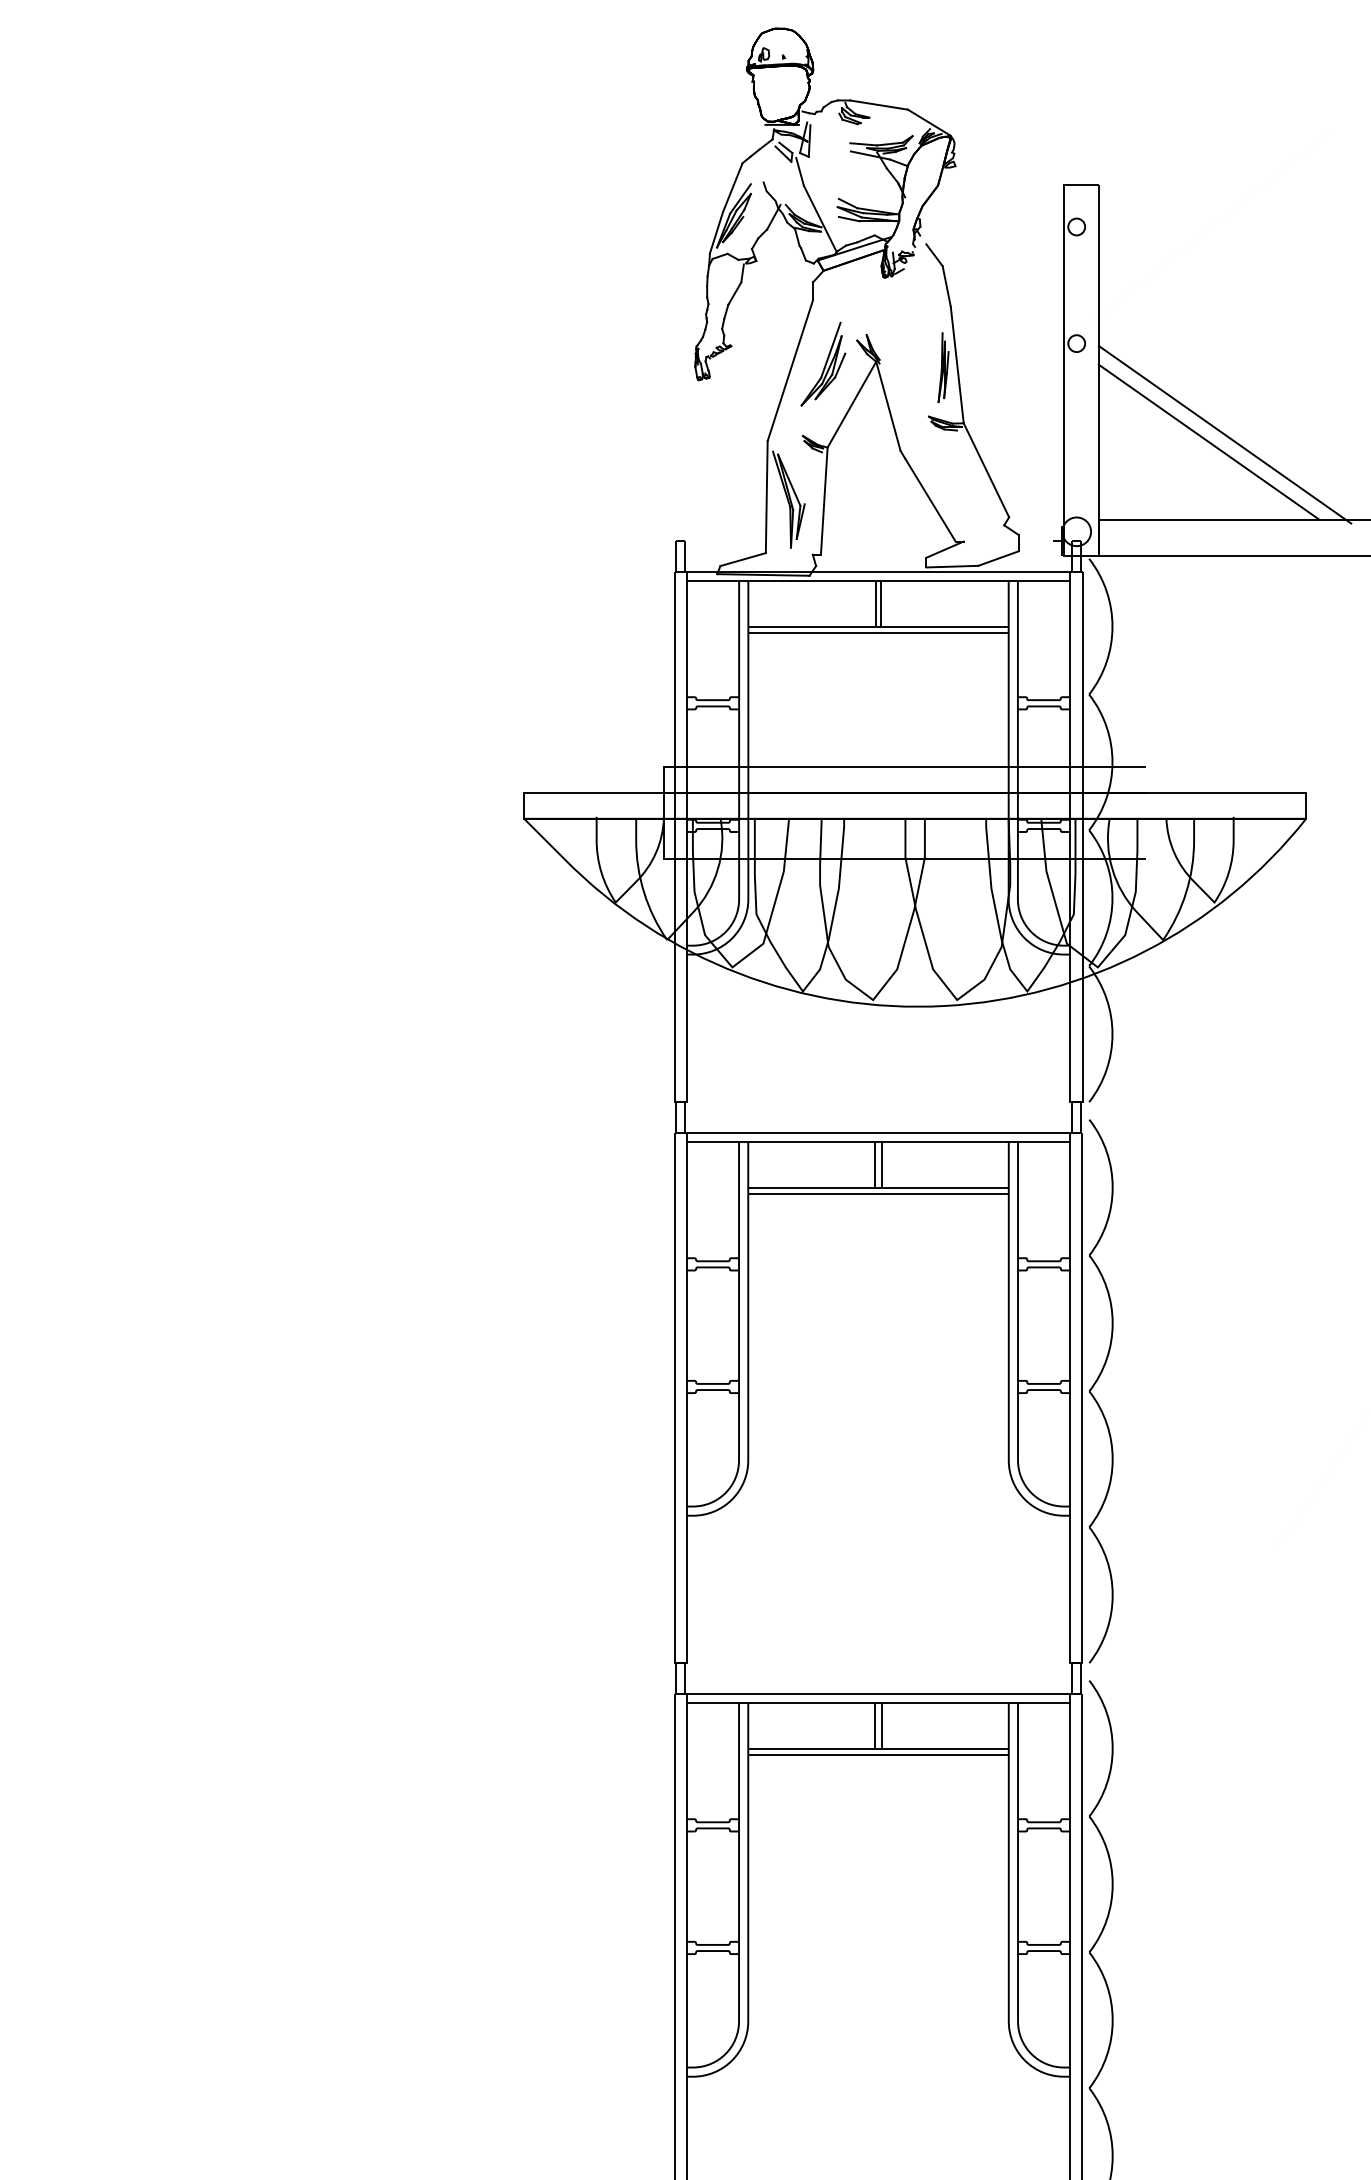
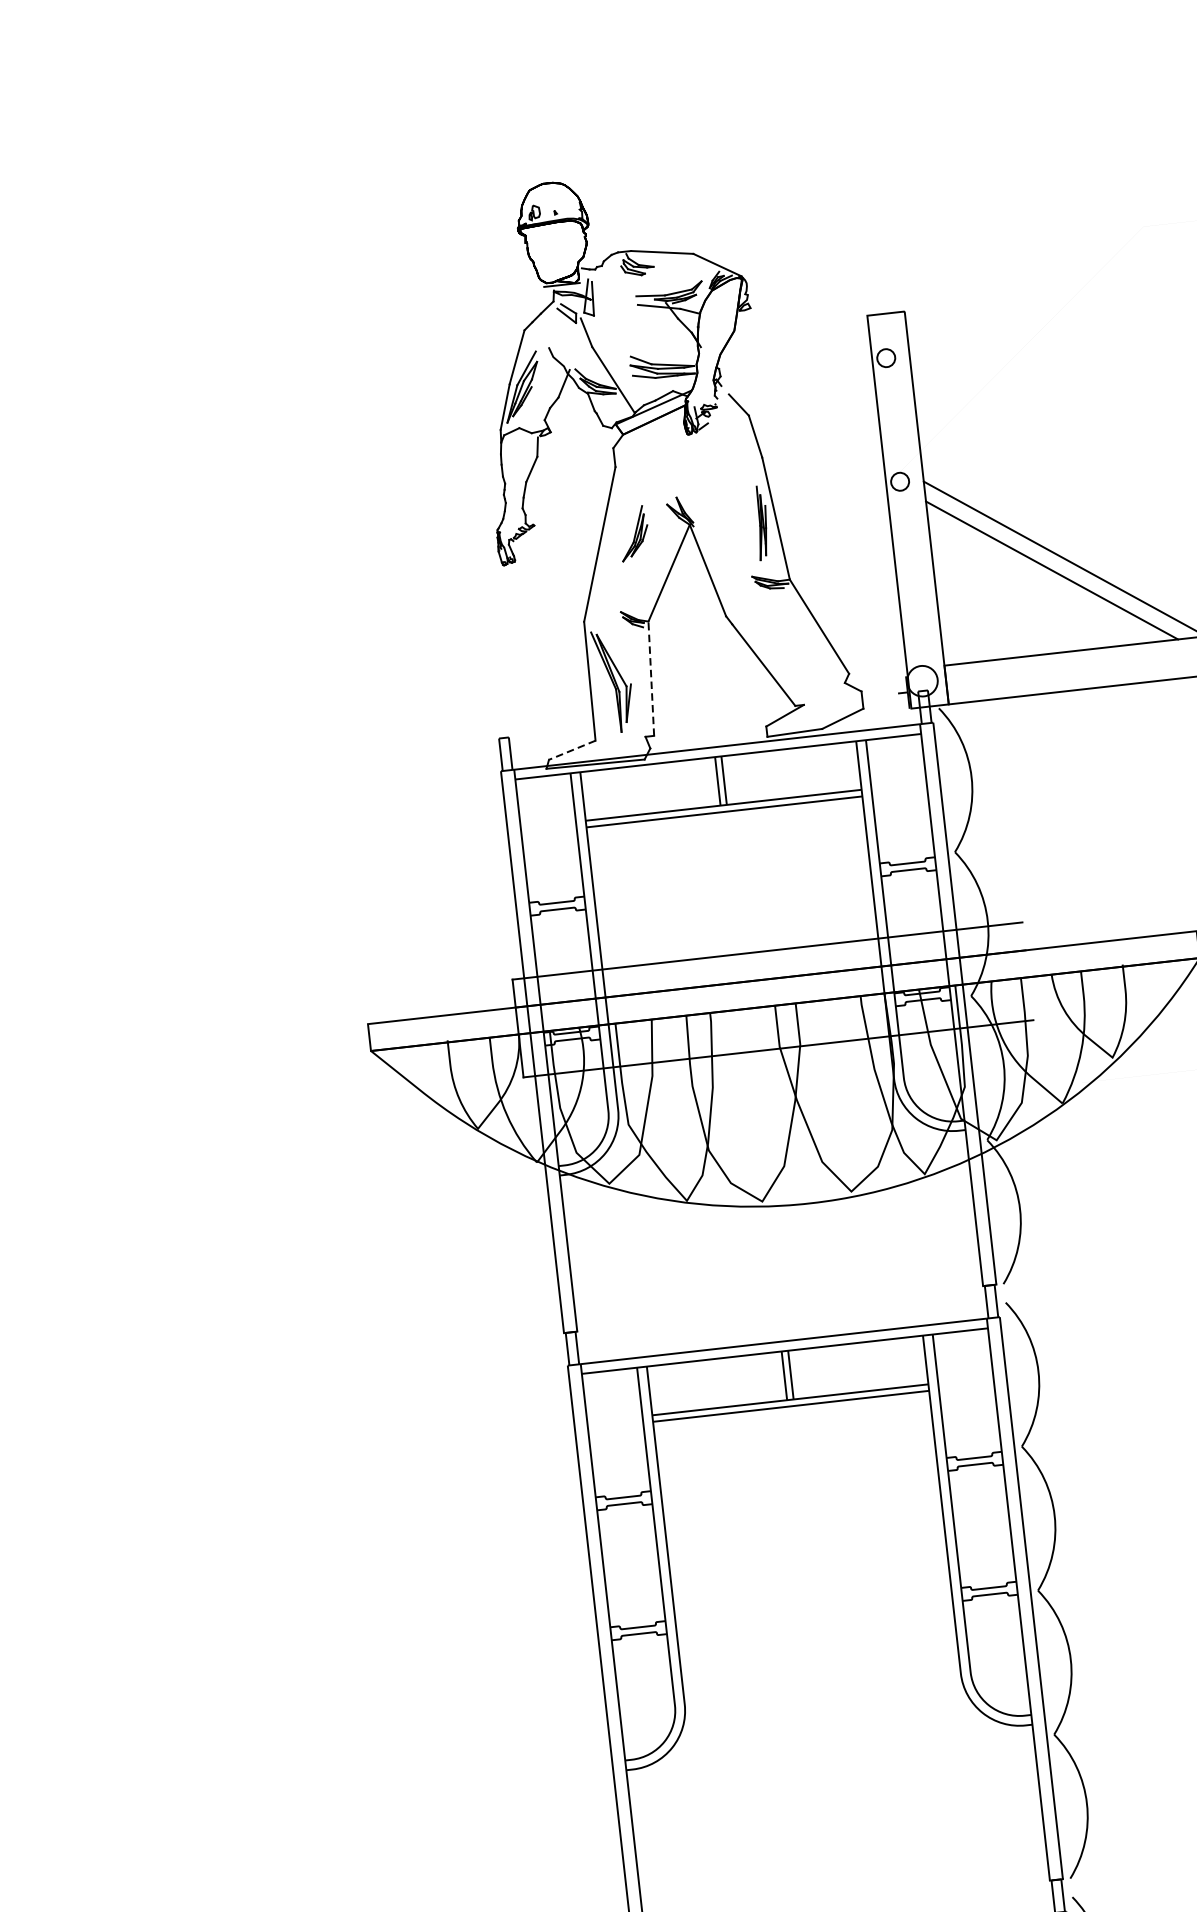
part: (823, 363) -> (634, 532), size x0.6
line: (824, 501) -> (651, 679), solid -> dashed
line: (743, 559) -> (572, 750), solid -> dashed

